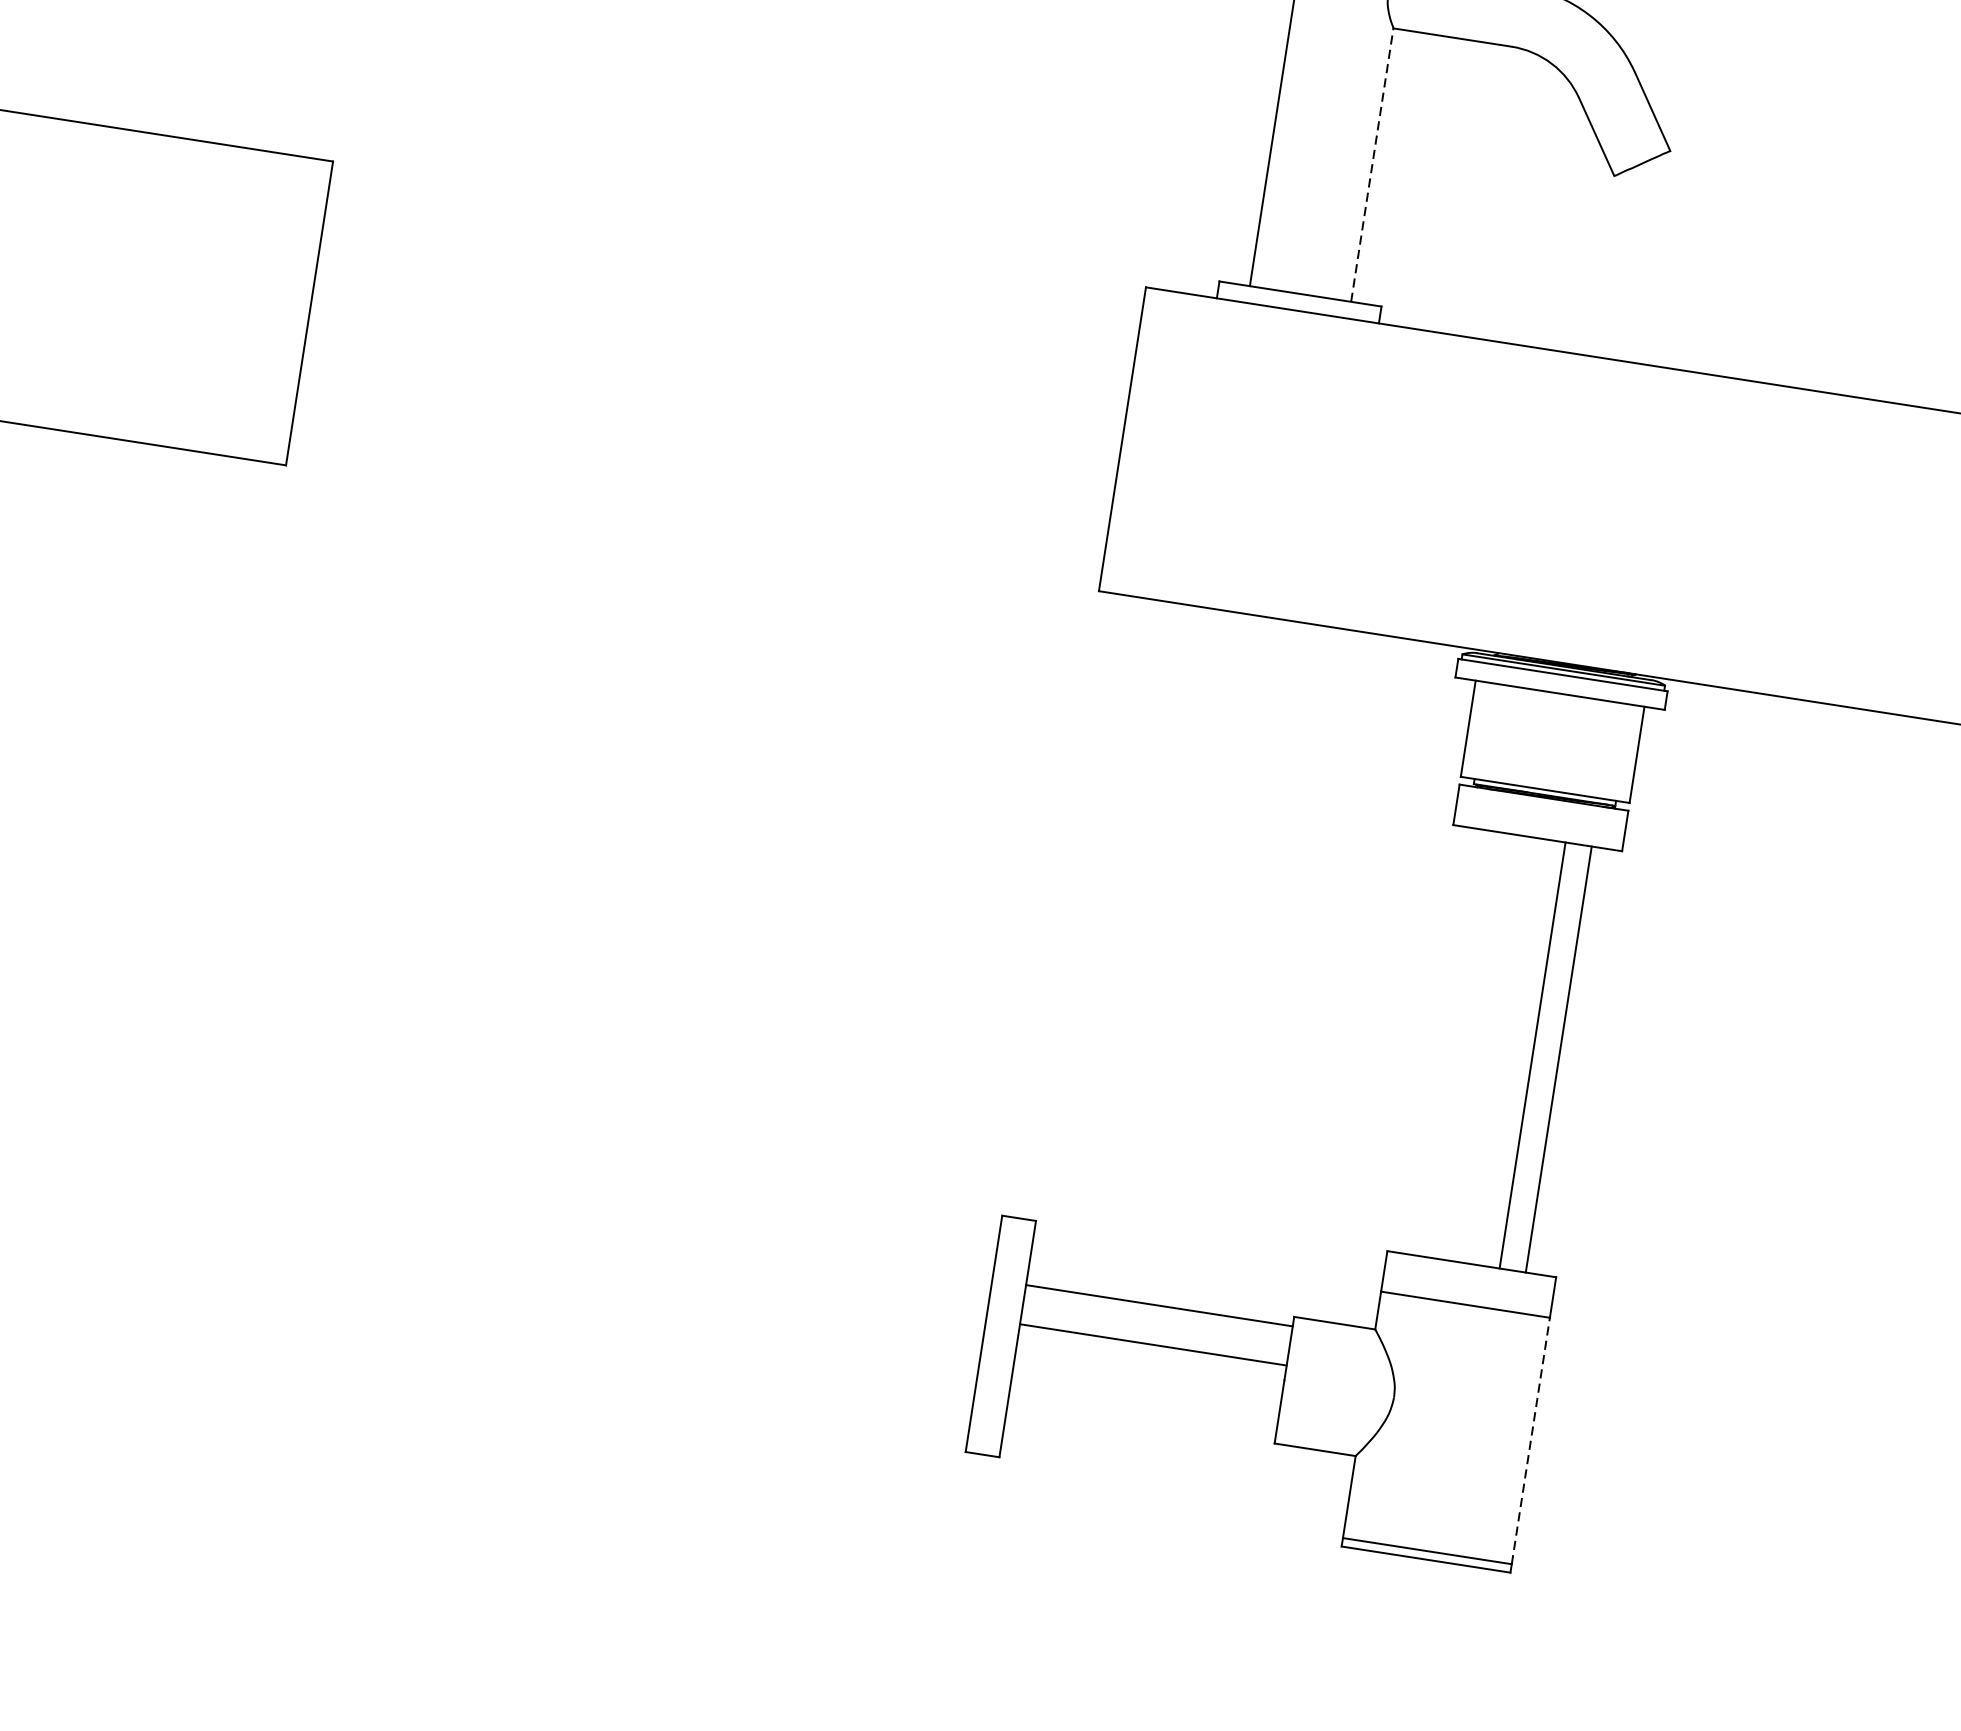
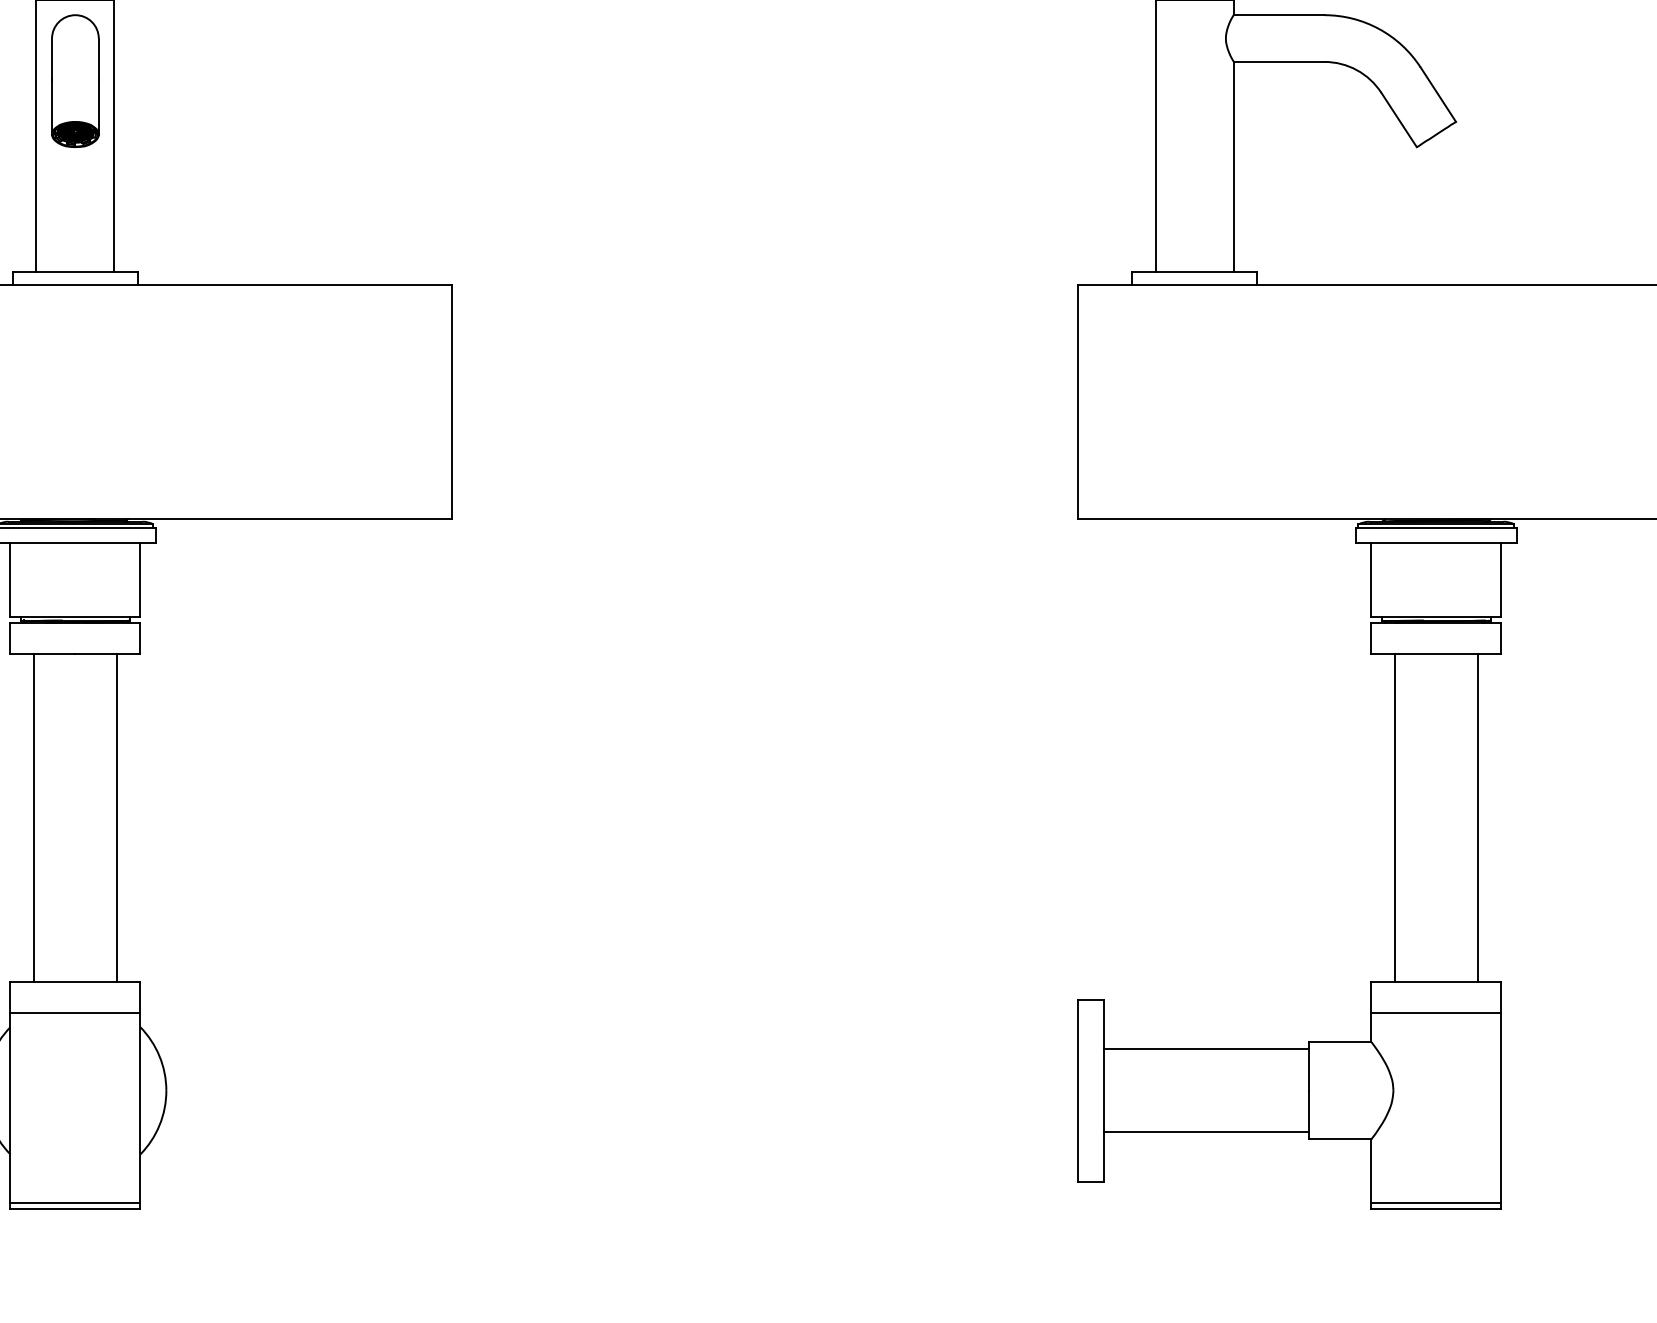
line: (1372, 164) -> (1233, 166), dashed -> solid
line: (1532, 1055) -> (1394, 817), moved
line: (1153, 1345) -> (1206, 1132), moved
line: (1531, 1440) -> (1501, 1107), dashed -> solid

